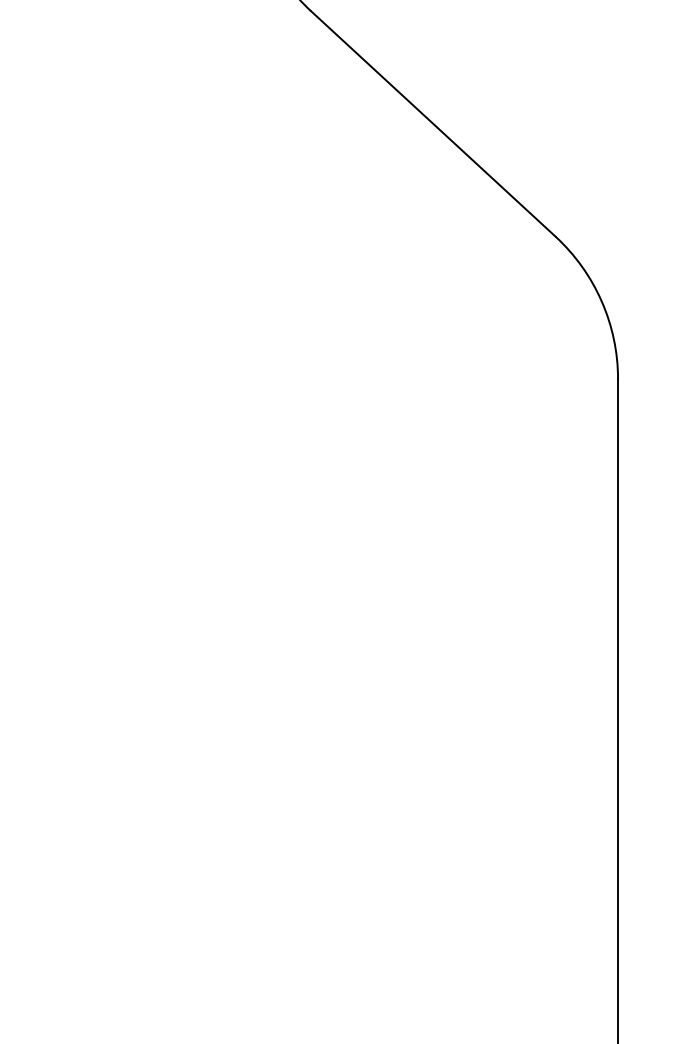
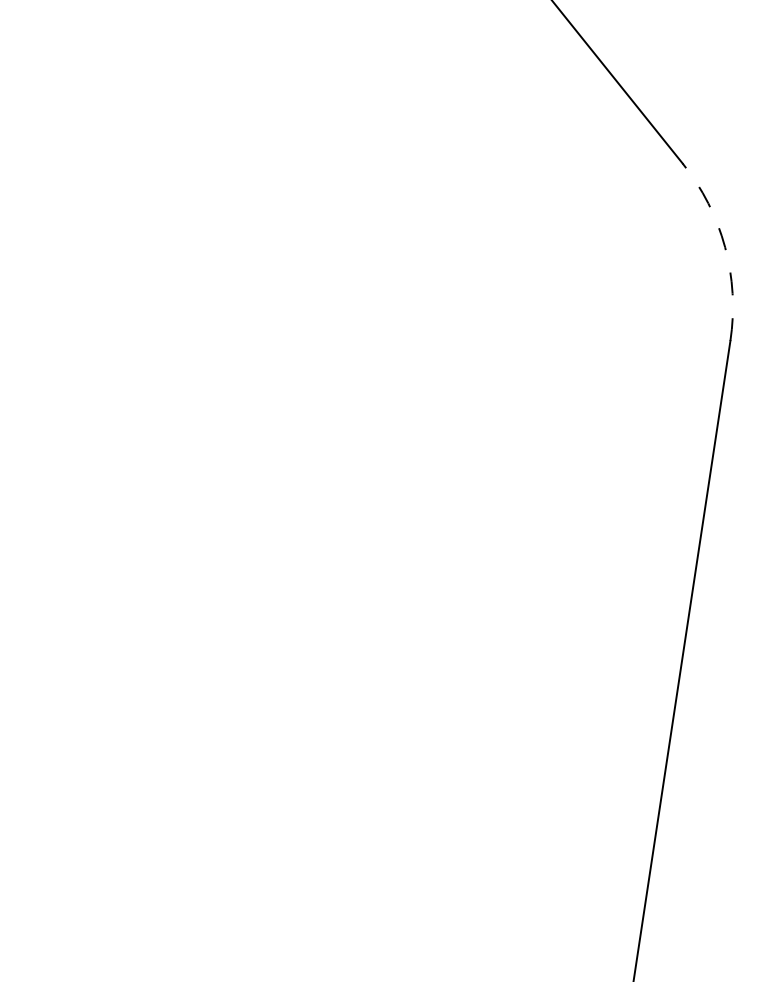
arc: (601, 301) -> (724, 247), solid -> dashed

